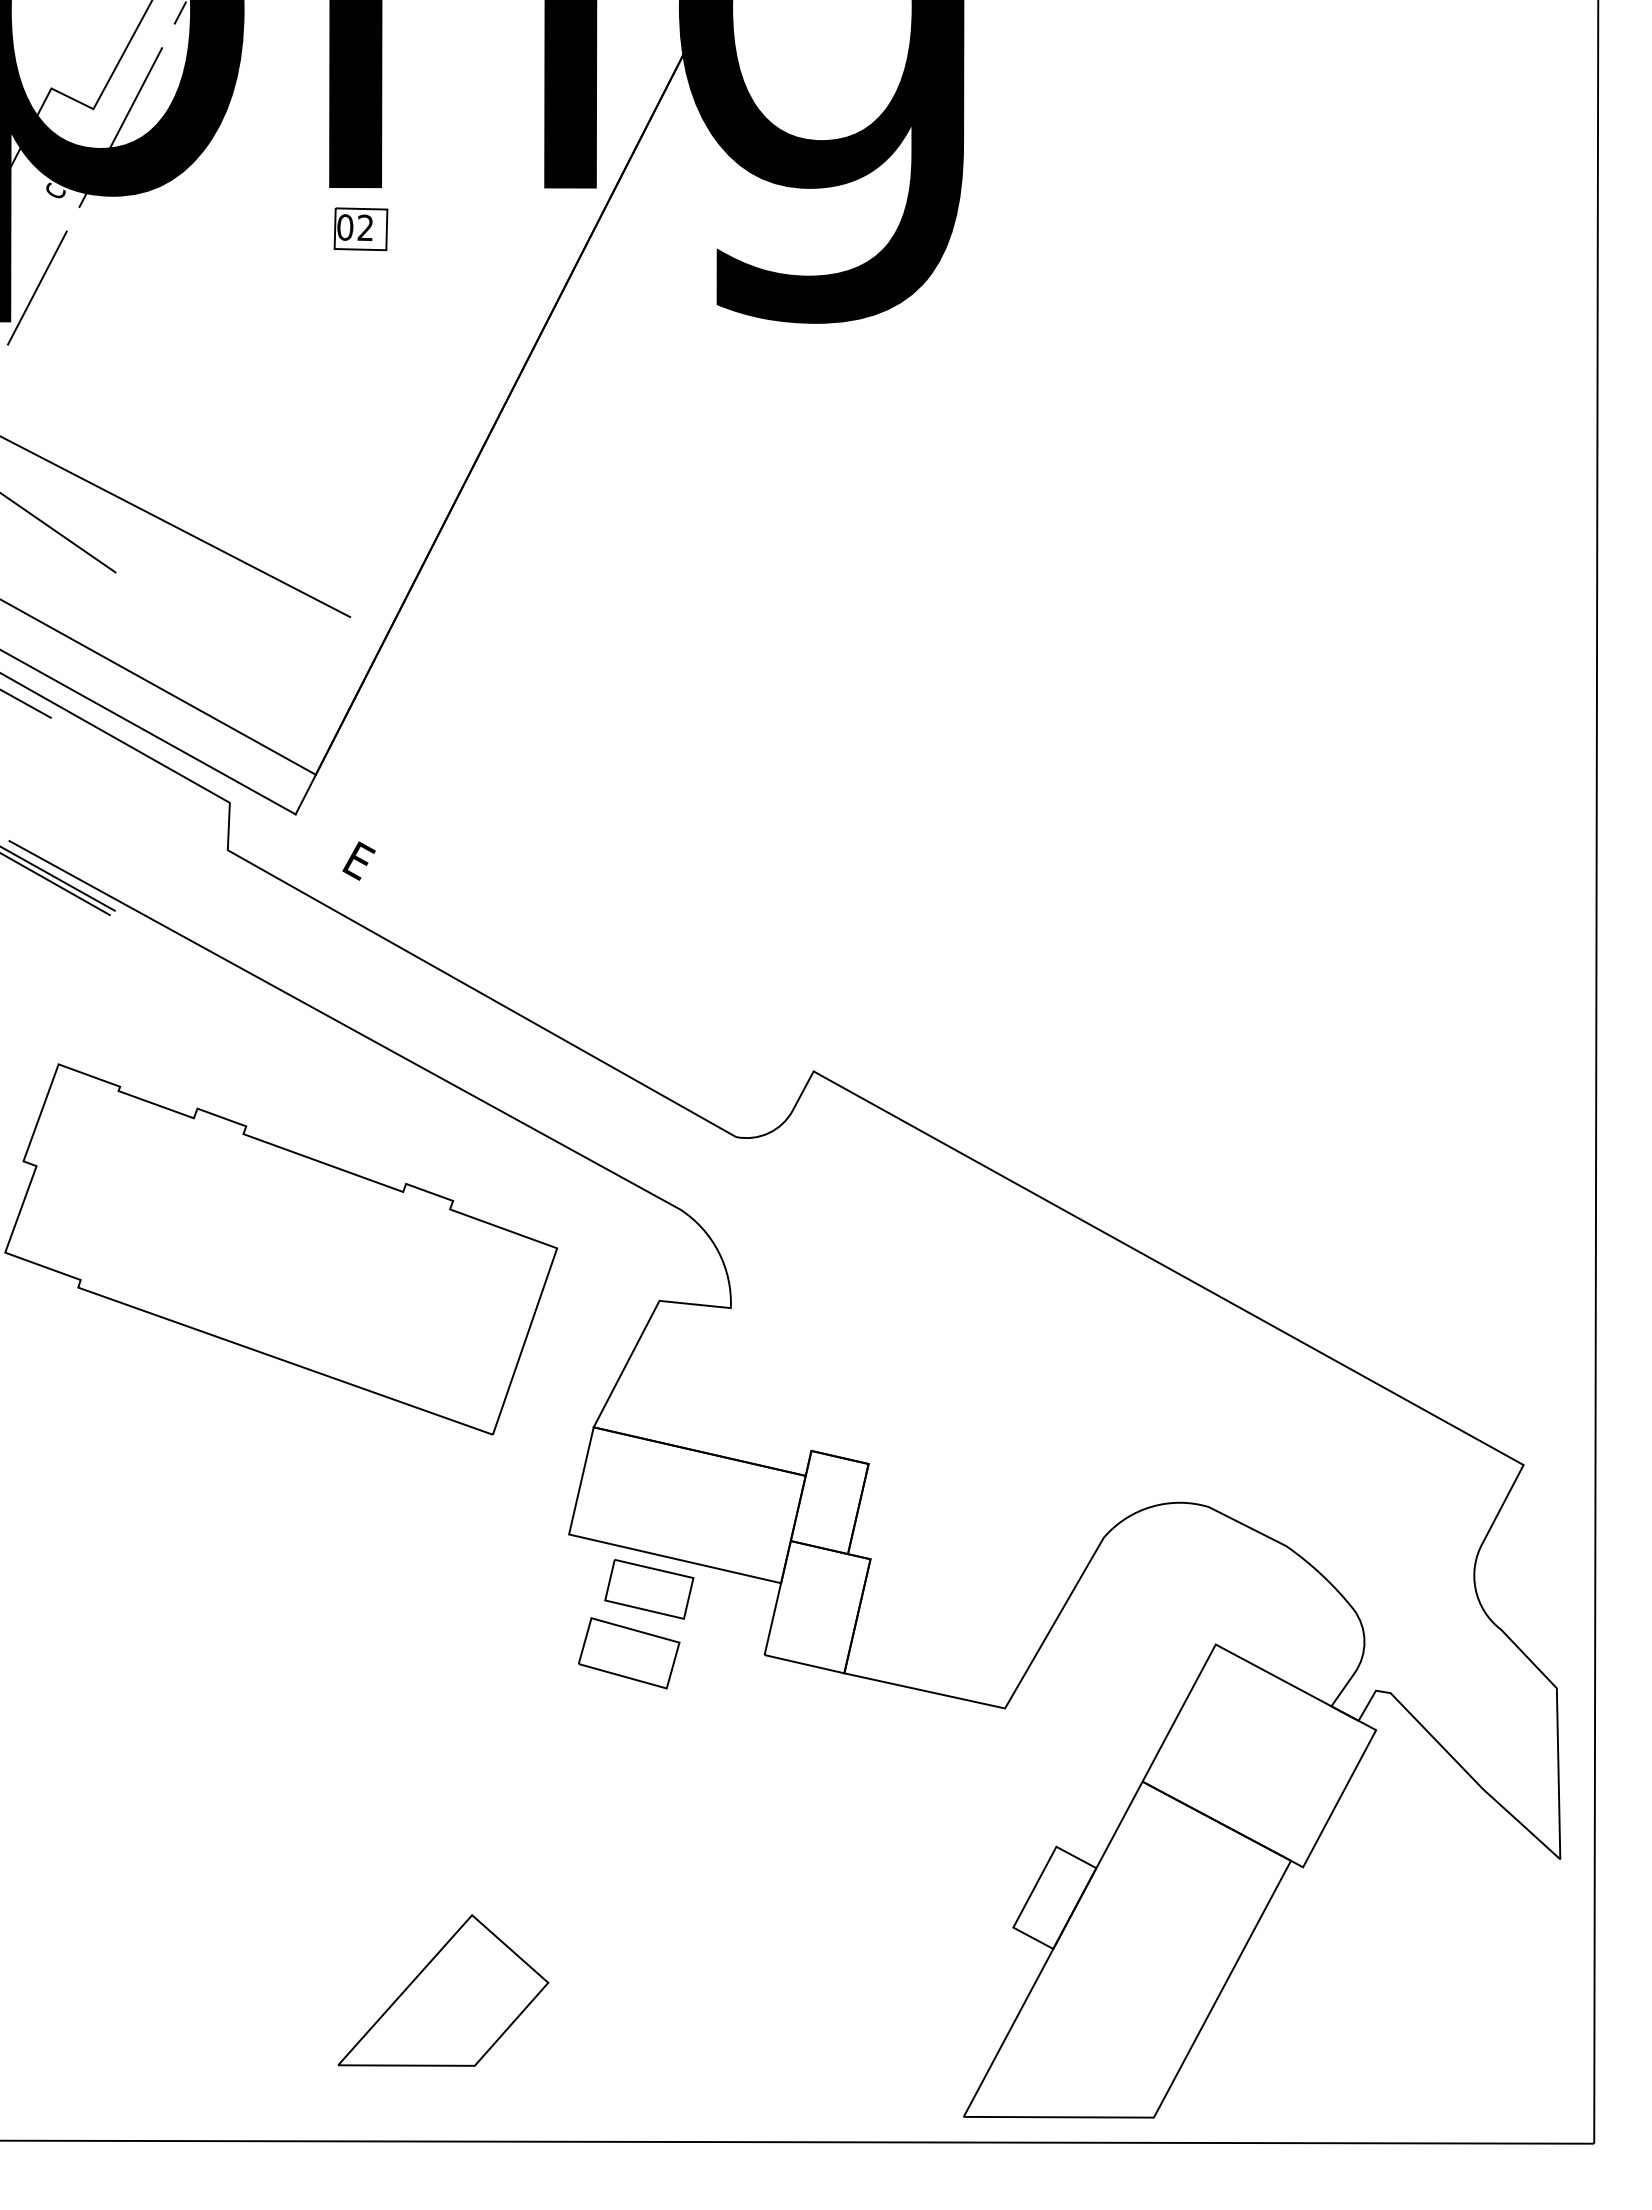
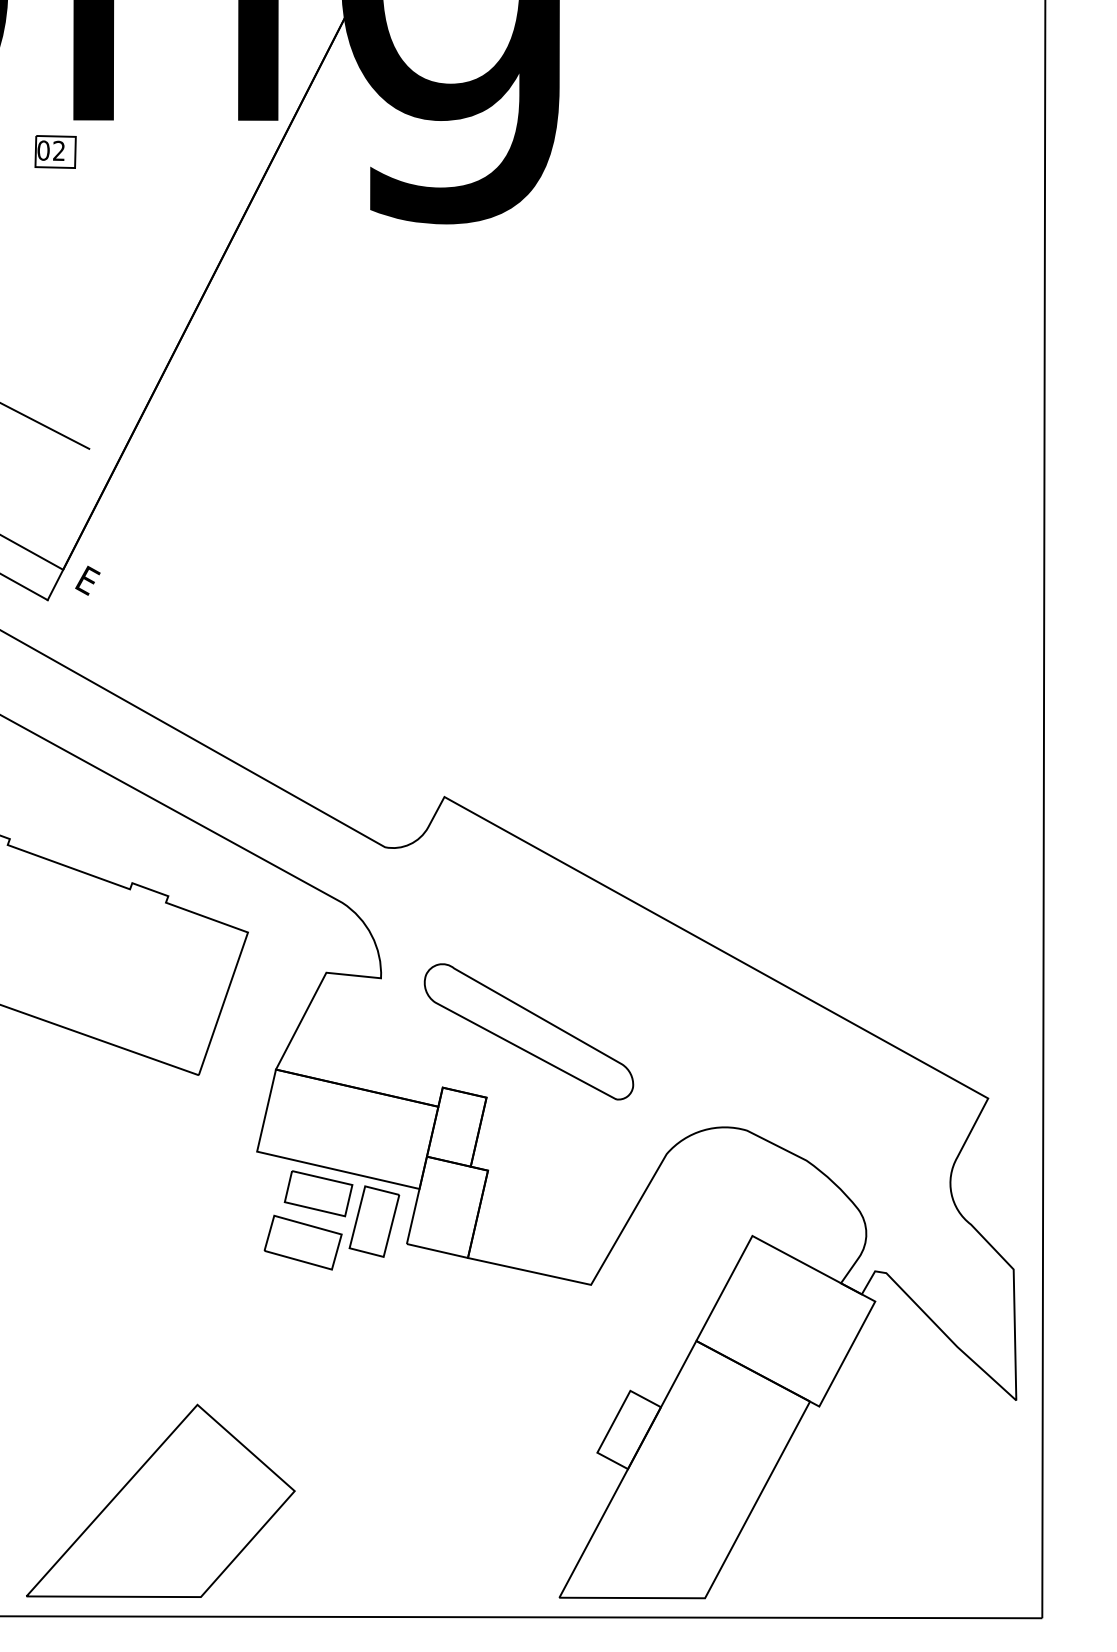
part: (360, 229) -> (55, 152), moved
text: (358, 860) -> (87, 580), moved
part: (923, 1377) -> (528, 1031), added
part: (721, 1625) -> (373, 1221), added
part: (443, 1990) -> (160, 1500), size x1.67

